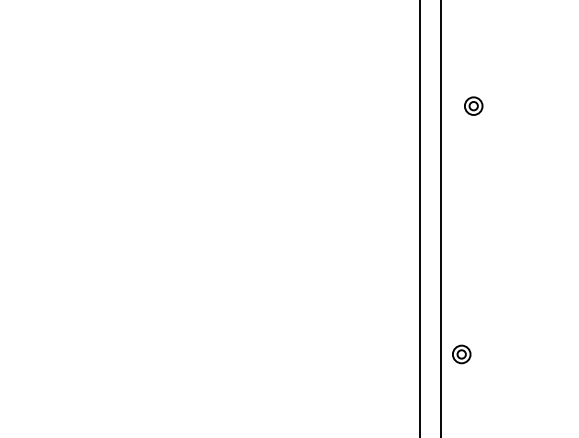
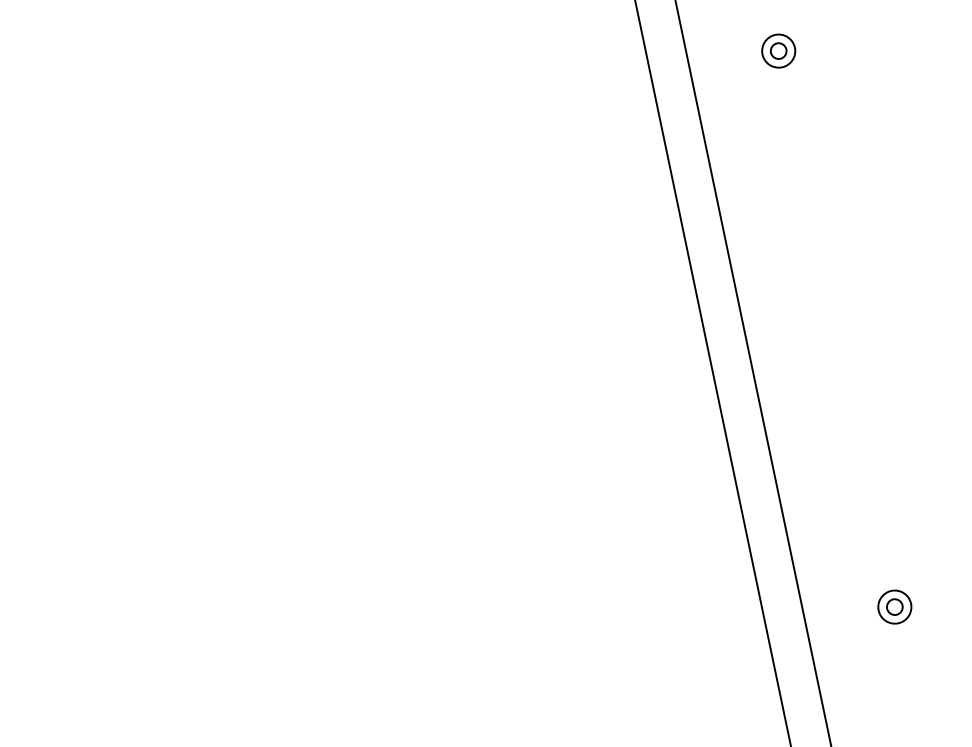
part: (473, 105) -> (778, 49), moved
part: (461, 354) -> (894, 607), moved

